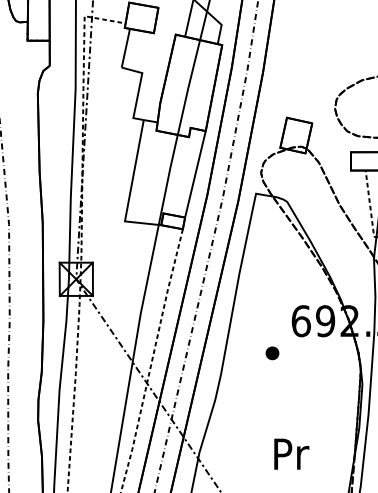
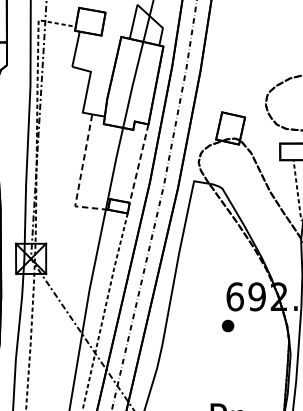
line: (195, 174) -> (139, 163), solid -> dashed
line: (130, 189) -> (80, 177), solid -> dashed
part: (272, 353) -> (228, 326), moved

